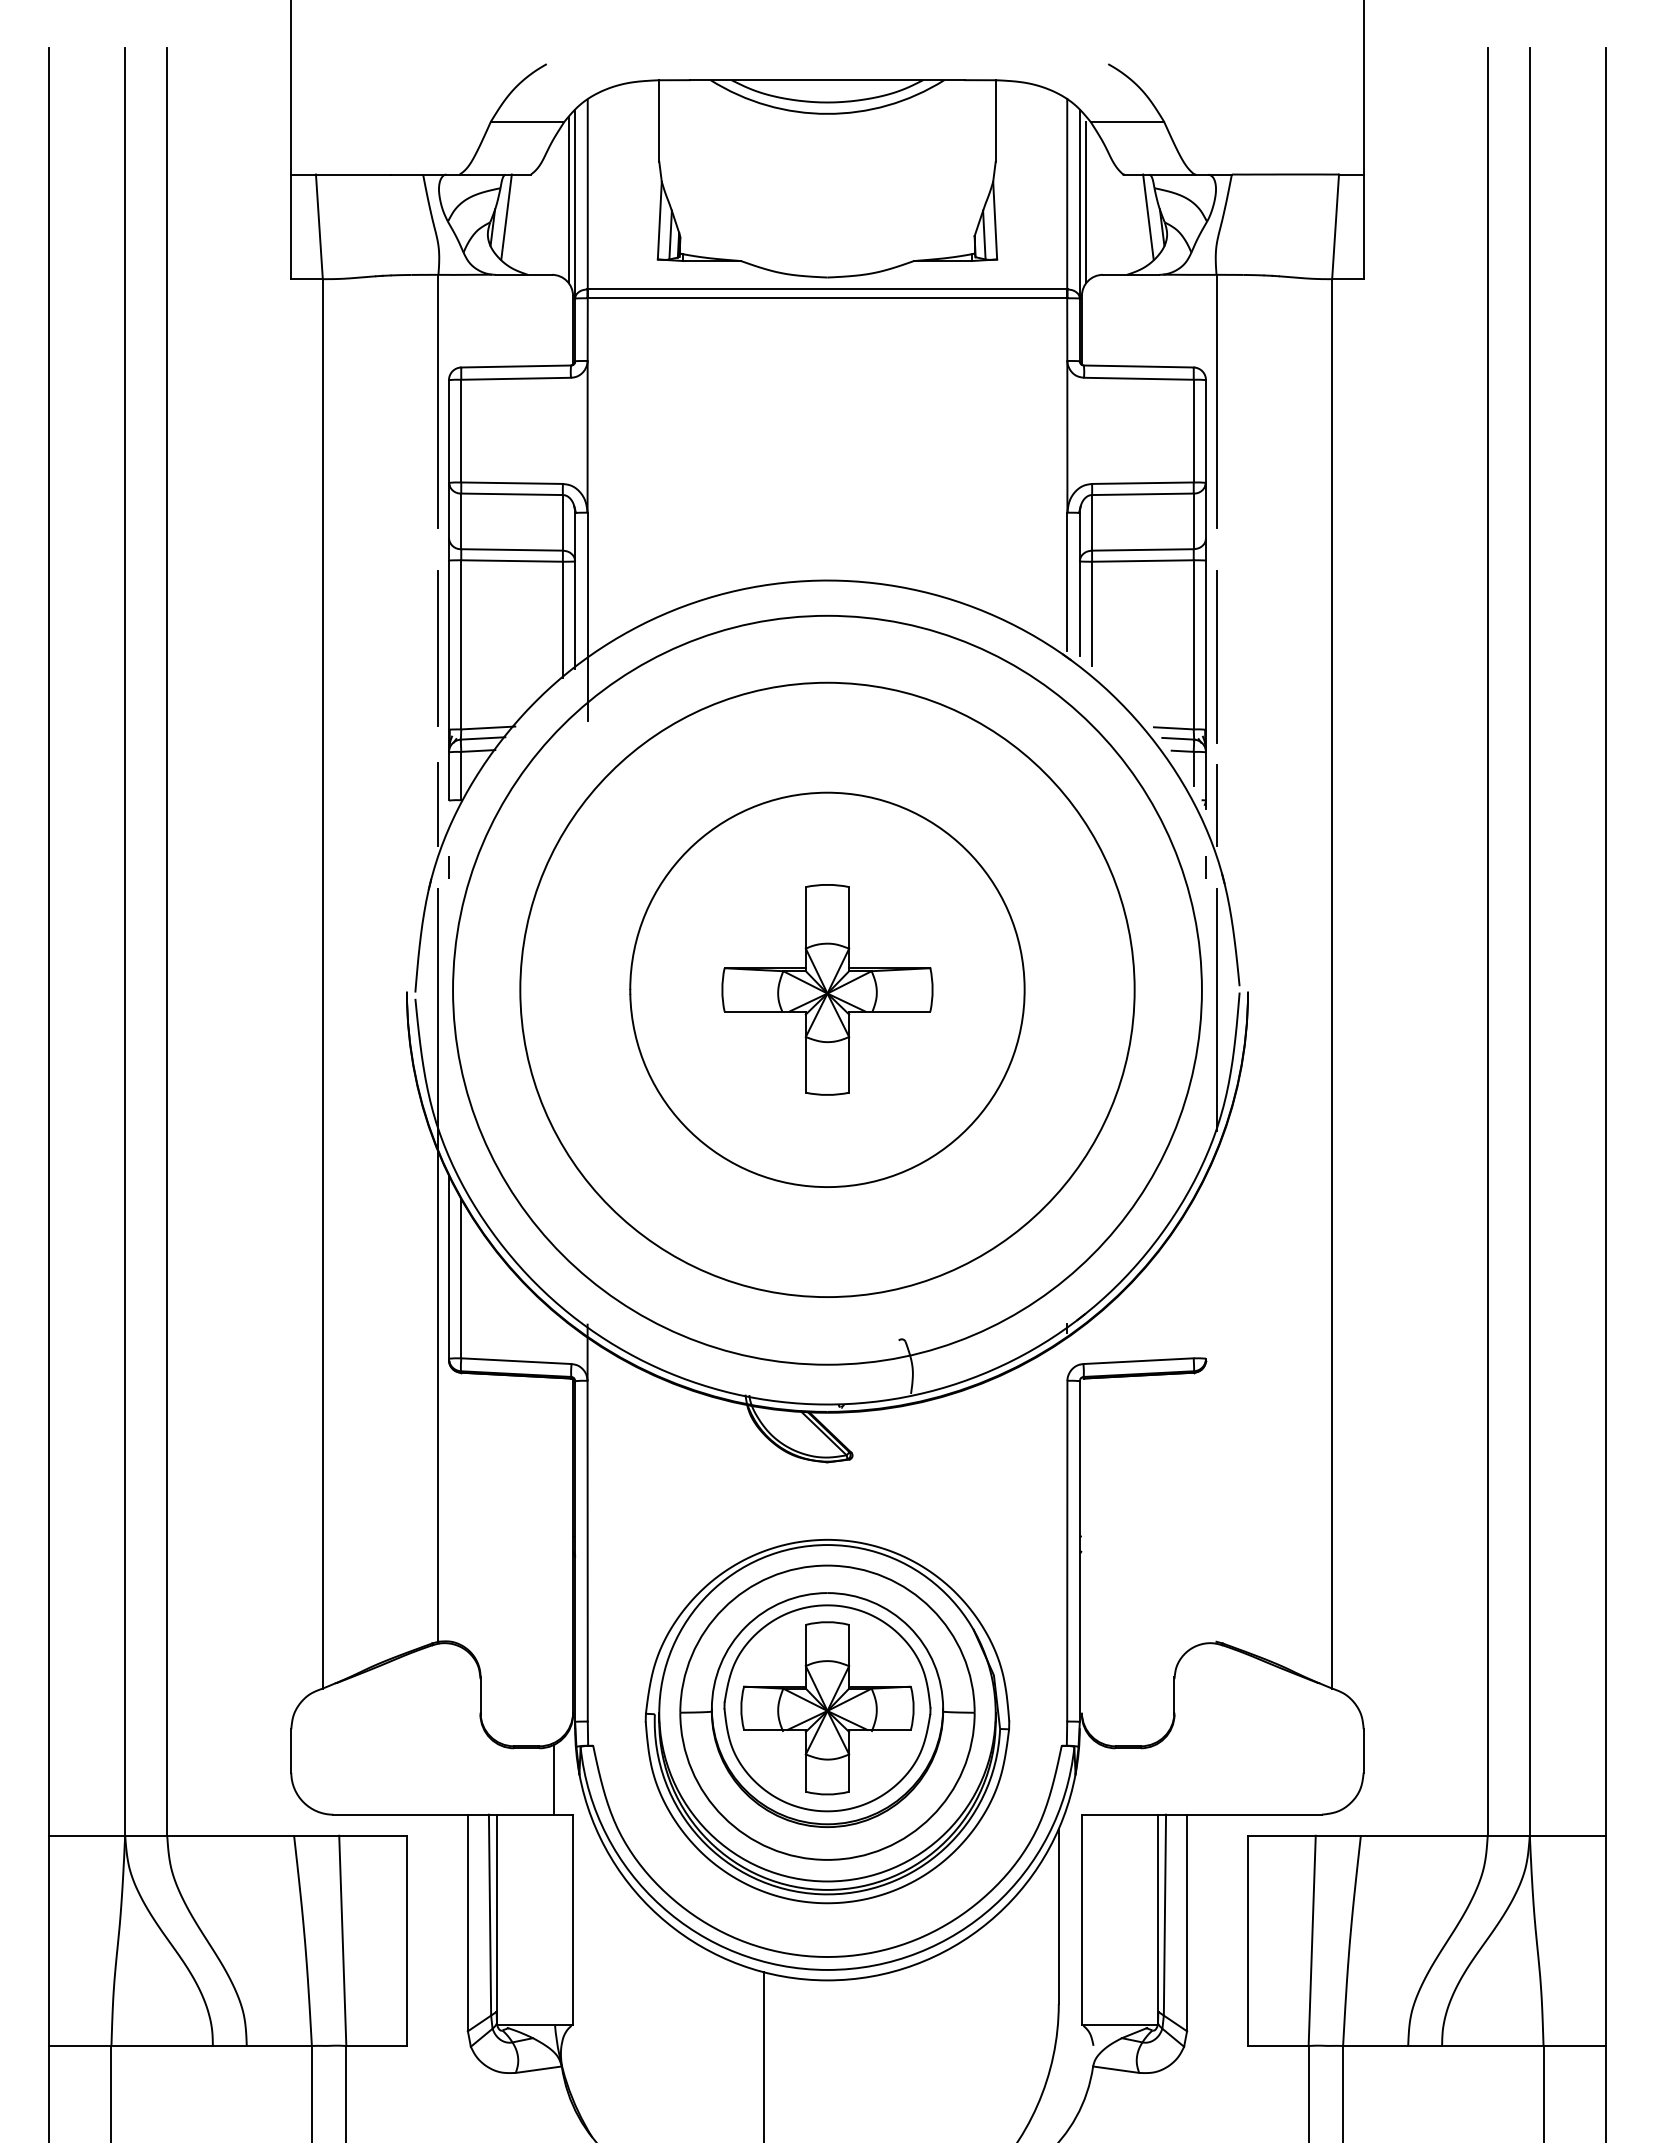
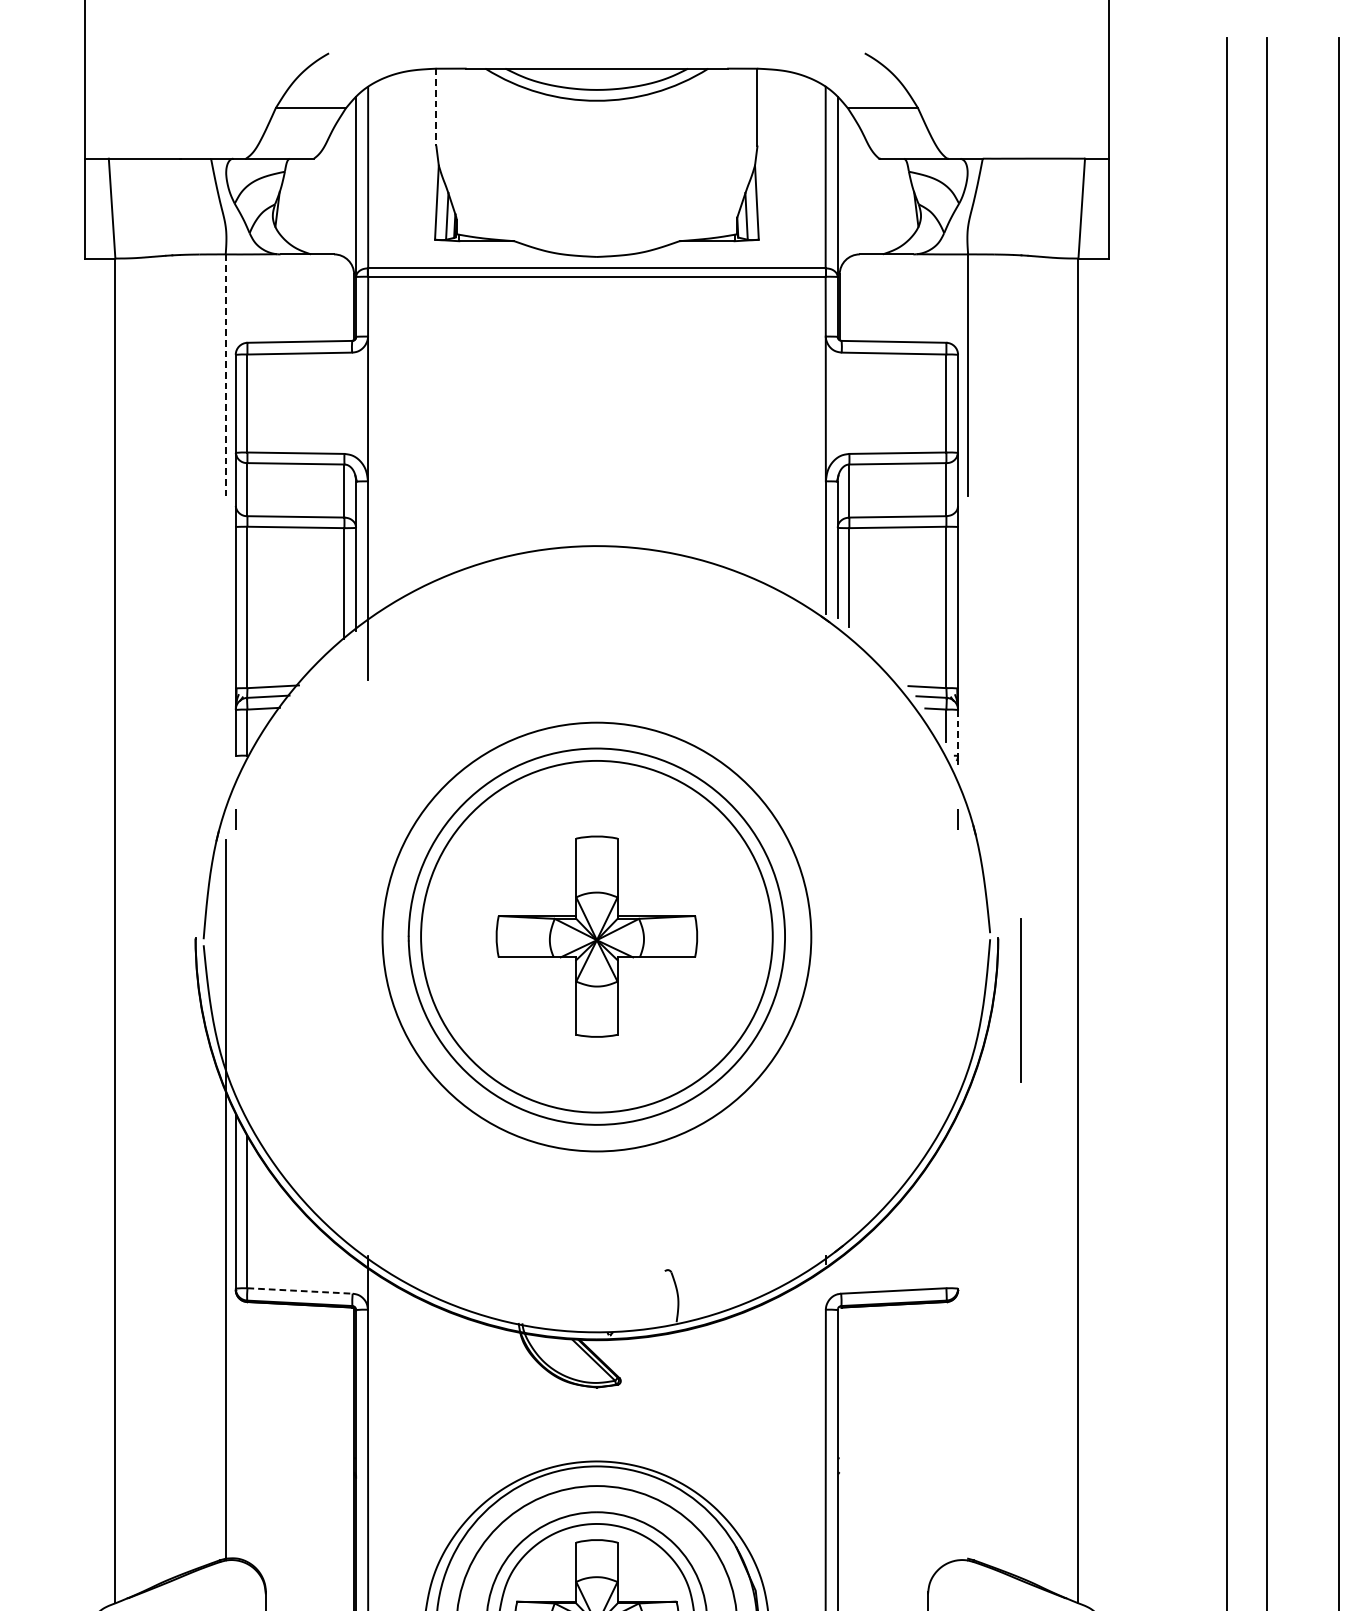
line: (659, 121) -> (436, 108), solid -> dashed
line: (568, 199) -> (349, 182), removed
line: (1086, 202) -> (844, 185), removed
line: (506, 216) -> (290, 198), removed
line: (1148, 216) -> (903, 198), removed
line: (438, 401) -> (225, 375), solid -> dashed
line: (437, 648) -> (224, 610), removed
line: (1216, 656) -> (1020, 1000), moved
line: (1205, 776) -> (957, 733), solid -> dashed
line: (438, 804) -> (225, 759), removed
line: (1216, 805) -> (968, 760), removed
circle: (827, 989) -> (596, 936), size x0.6
circle: (827, 989) -> (596, 936), size x0.6
line: (1216, 1009) -> (968, 955), removed
line: (516, 1361) -> (300, 1291), solid -> dashed

